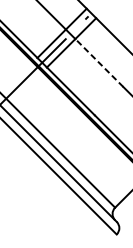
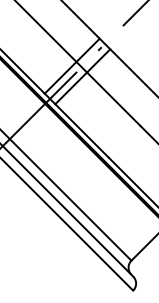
line: (99, 63) -> (113, 99), dashed -> solid

